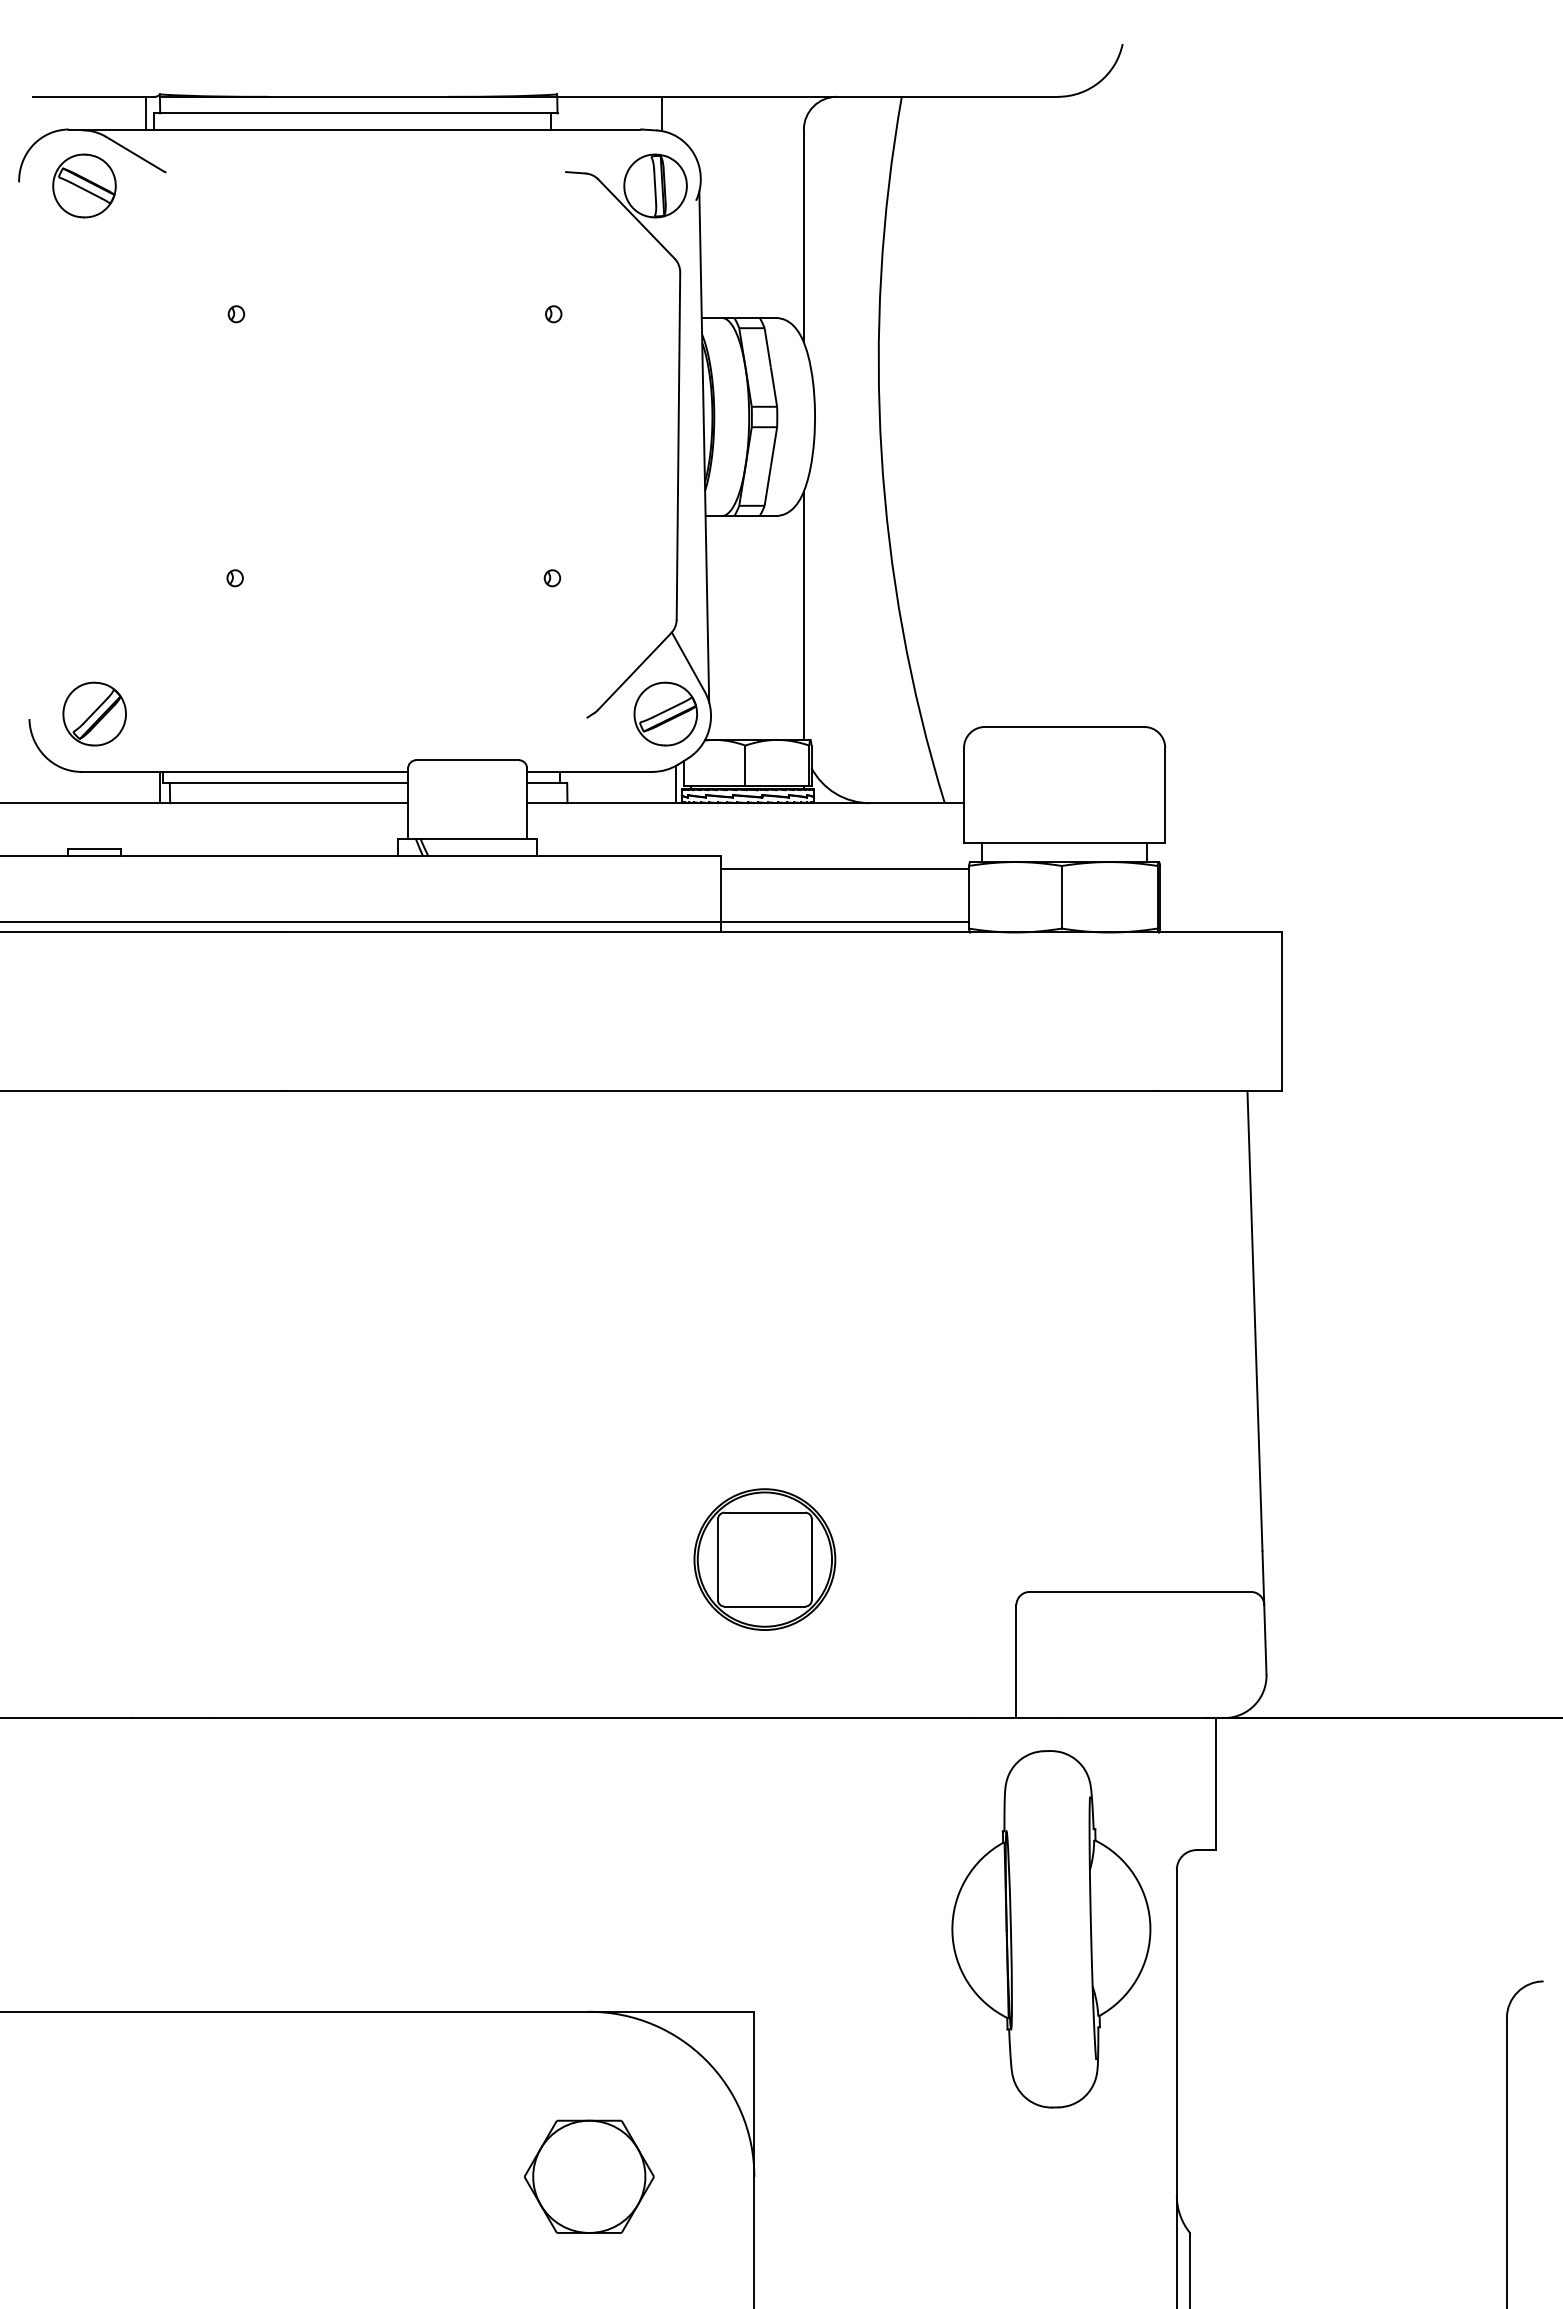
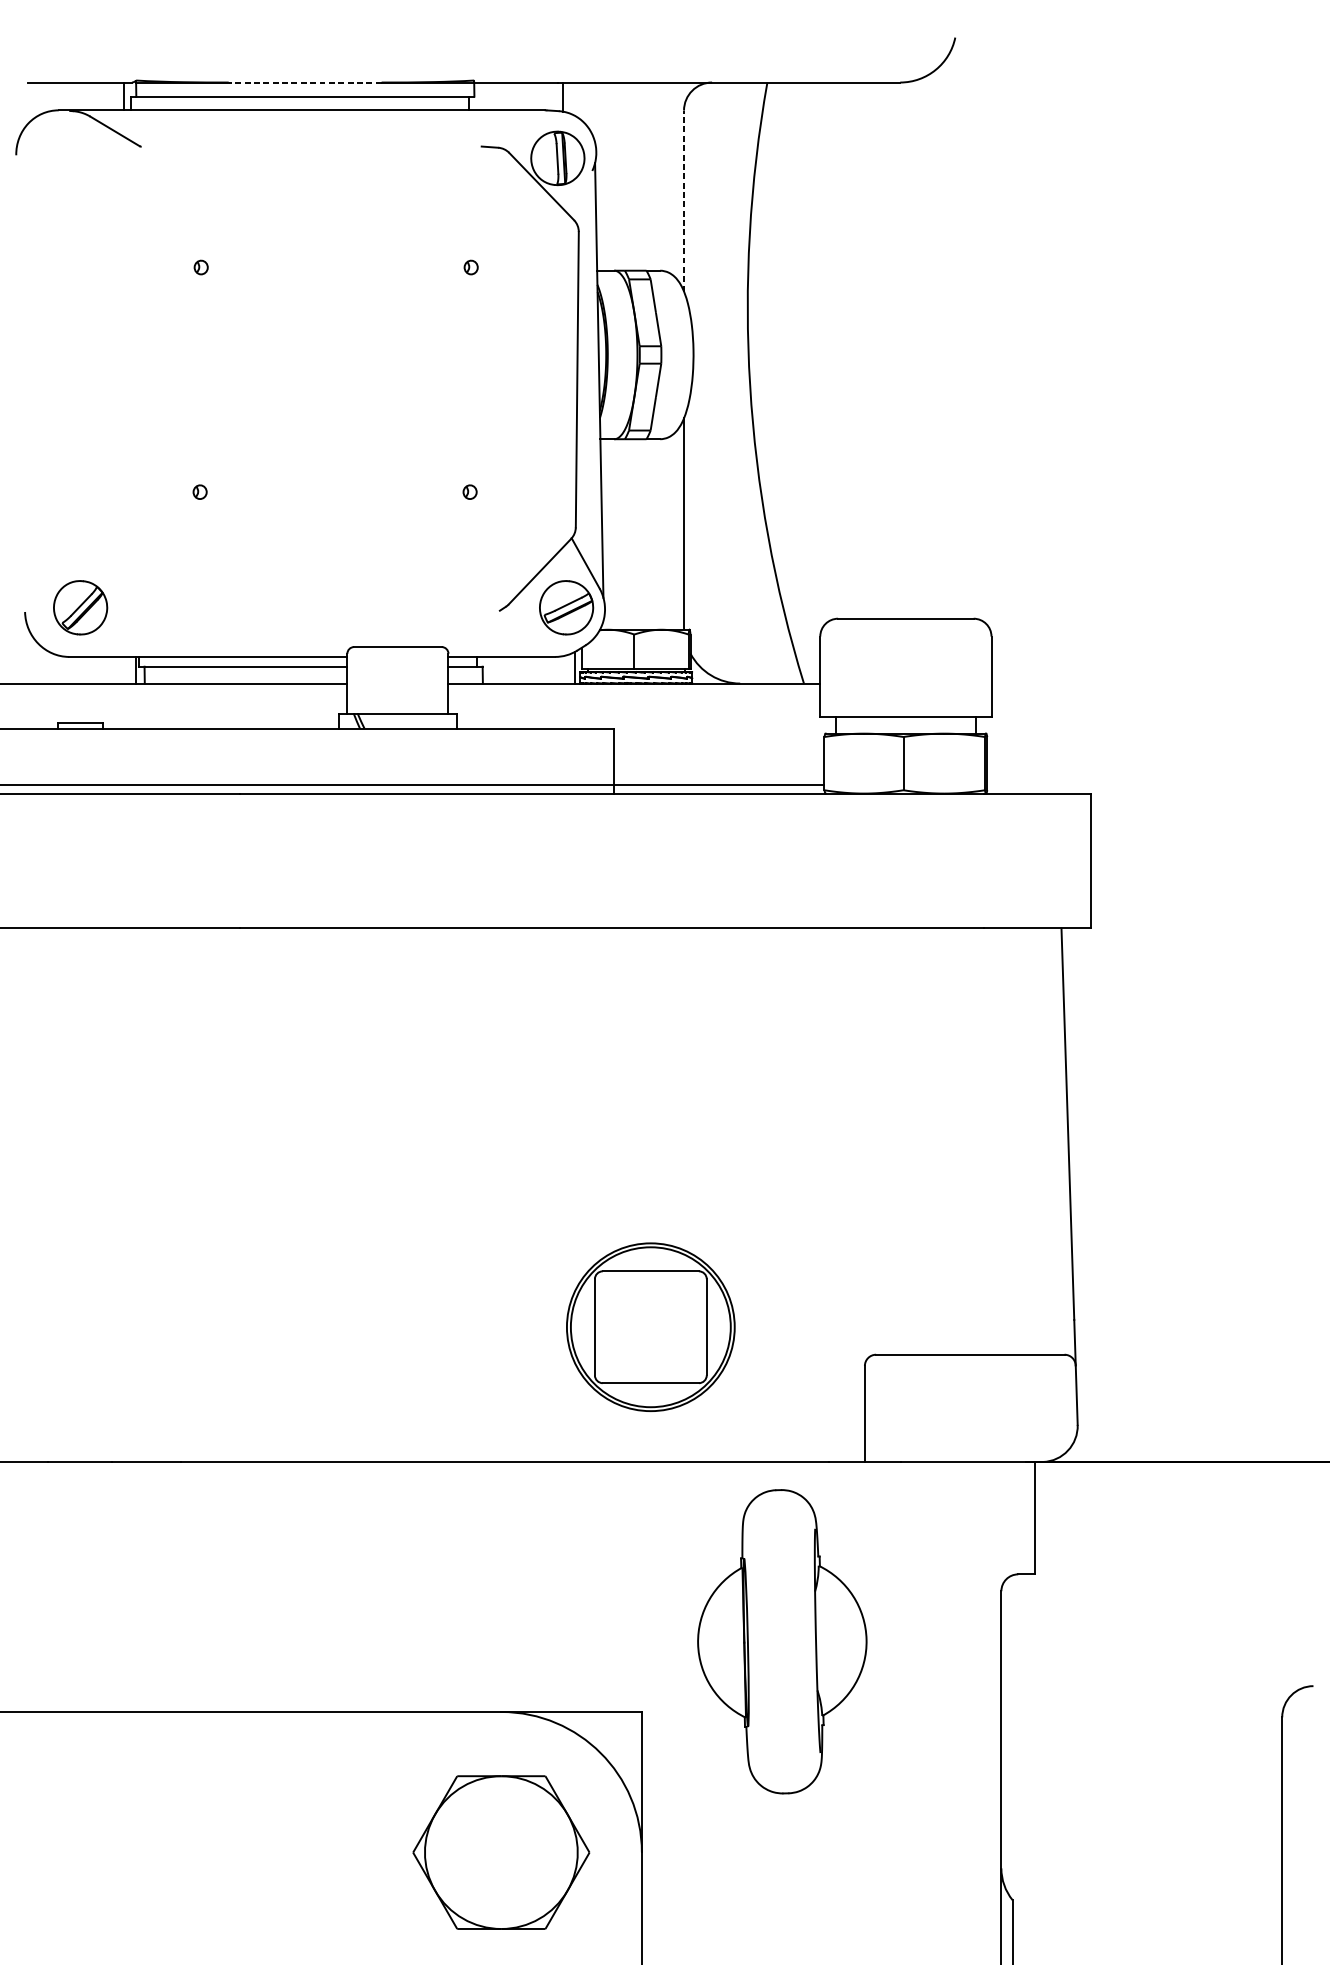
line: (358, 96) -> (305, 82), solid -> dashed
part: (84, 185) -> (71, 157), removed
line: (803, 235) -> (683, 200), solid -> dashed
line: (844, 869) -> (718, 739), removed
part: (764, 1559) -> (650, 1327), size x1.4
part: (1051, 1929) -> (782, 1641), moved
part: (589, 2176) -> (501, 1852), size x1.6

